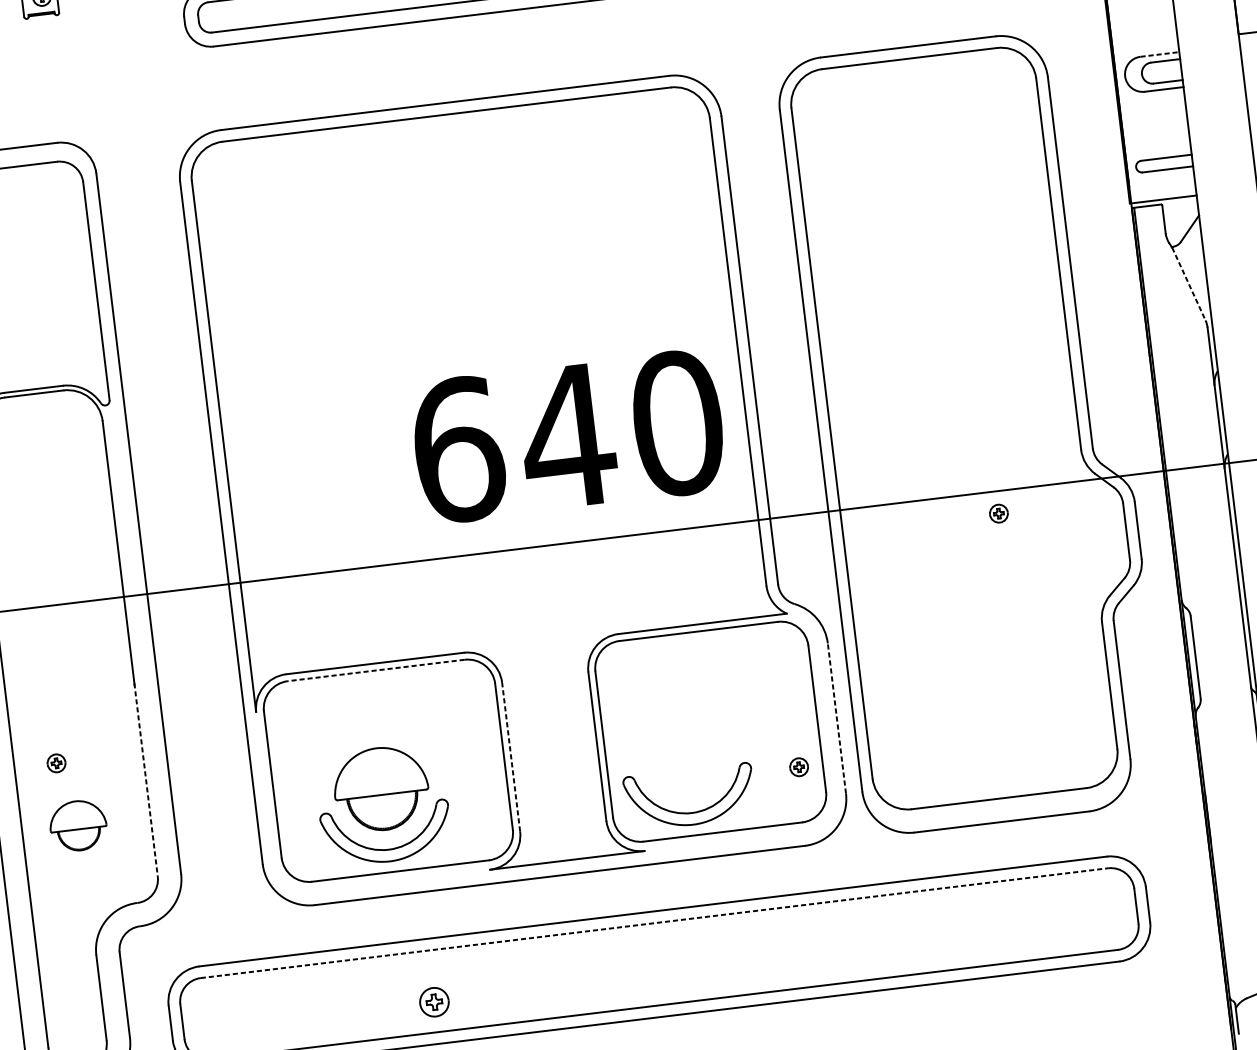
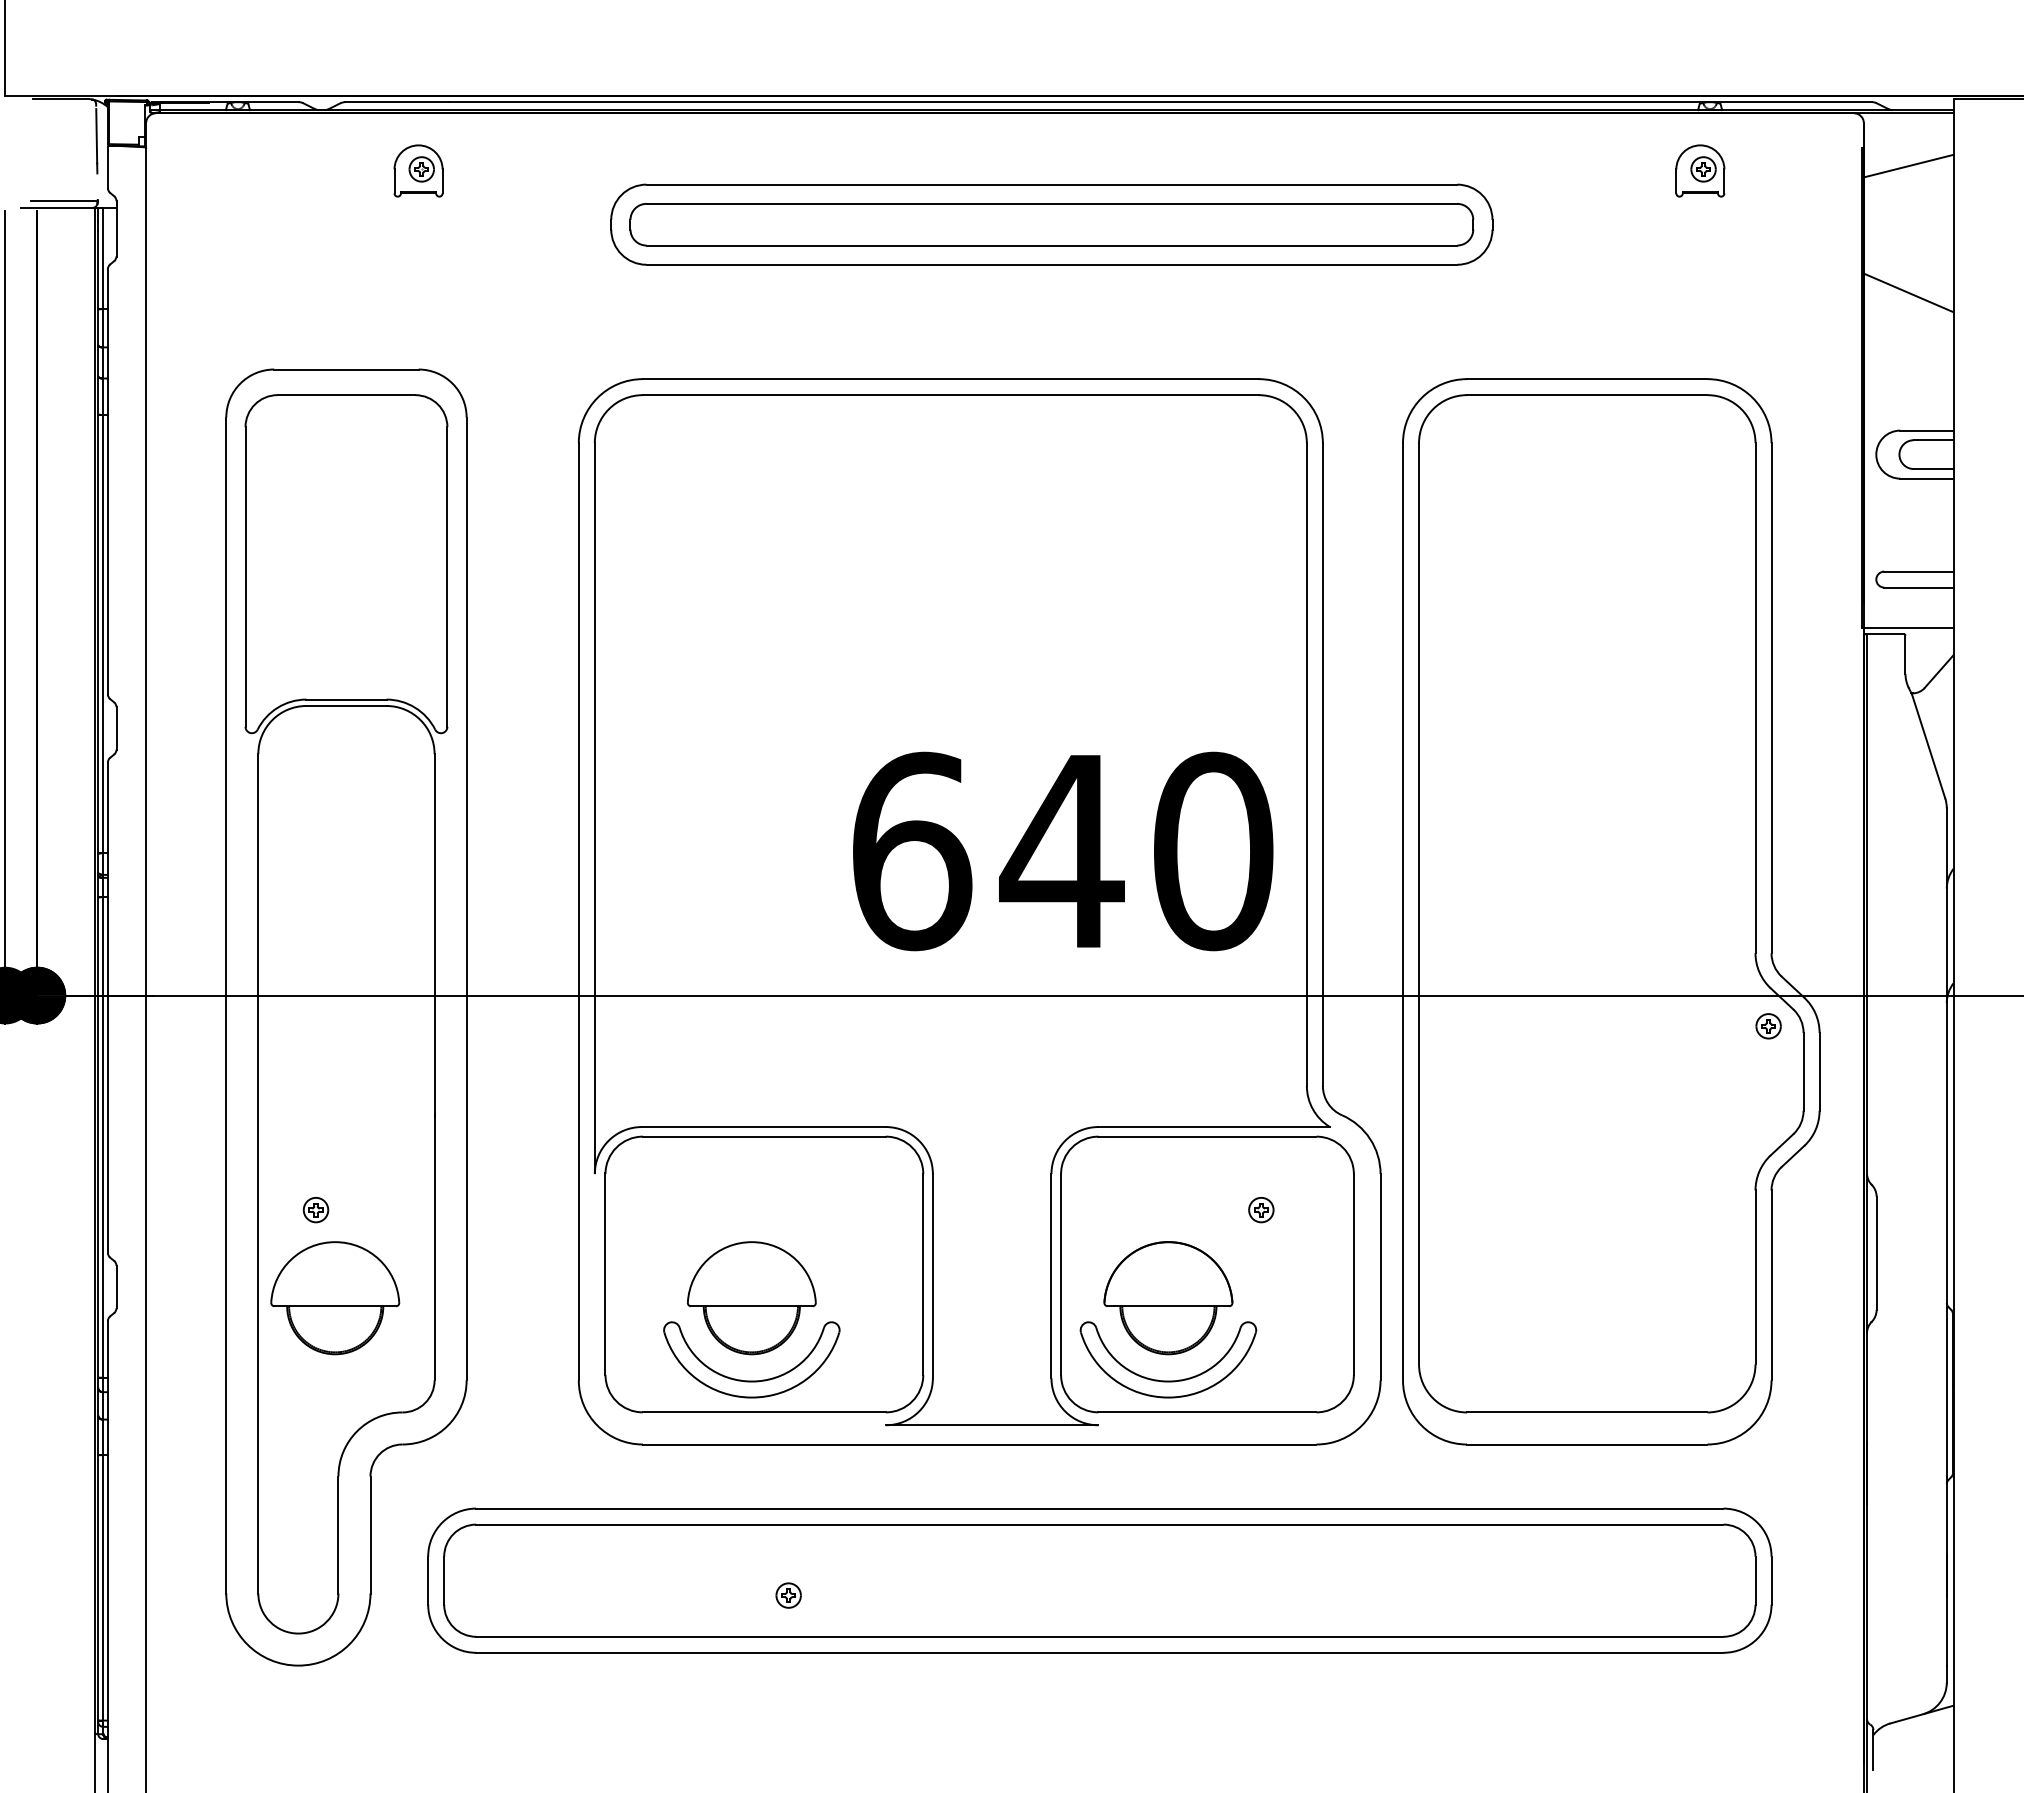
line: (1160, 54) -> (1927, 430), dashed -> solid
line: (1188, 284) -> (1928, 746), dashed -> solid
part: (998, 513) -> (1768, 1026), moved
line: (375, 670) -> (763, 1136), dashed -> solid
line: (836, 717) -> (1380, 1276), dashed -> solid
part: (684, 752) -> (1168, 1298), added
line: (510, 756) -> (932, 1275), dashed -> solid
part: (799, 767) -> (1261, 1210), moved
line: (146, 780) -> (434, 1247), dashed -> solid
part: (78, 825) -> (335, 1298), size x1.67
line: (654, 923) -> (1099, 1524), dashed -> solid
part: (434, 1002) -> (788, 1595), size x0.62

